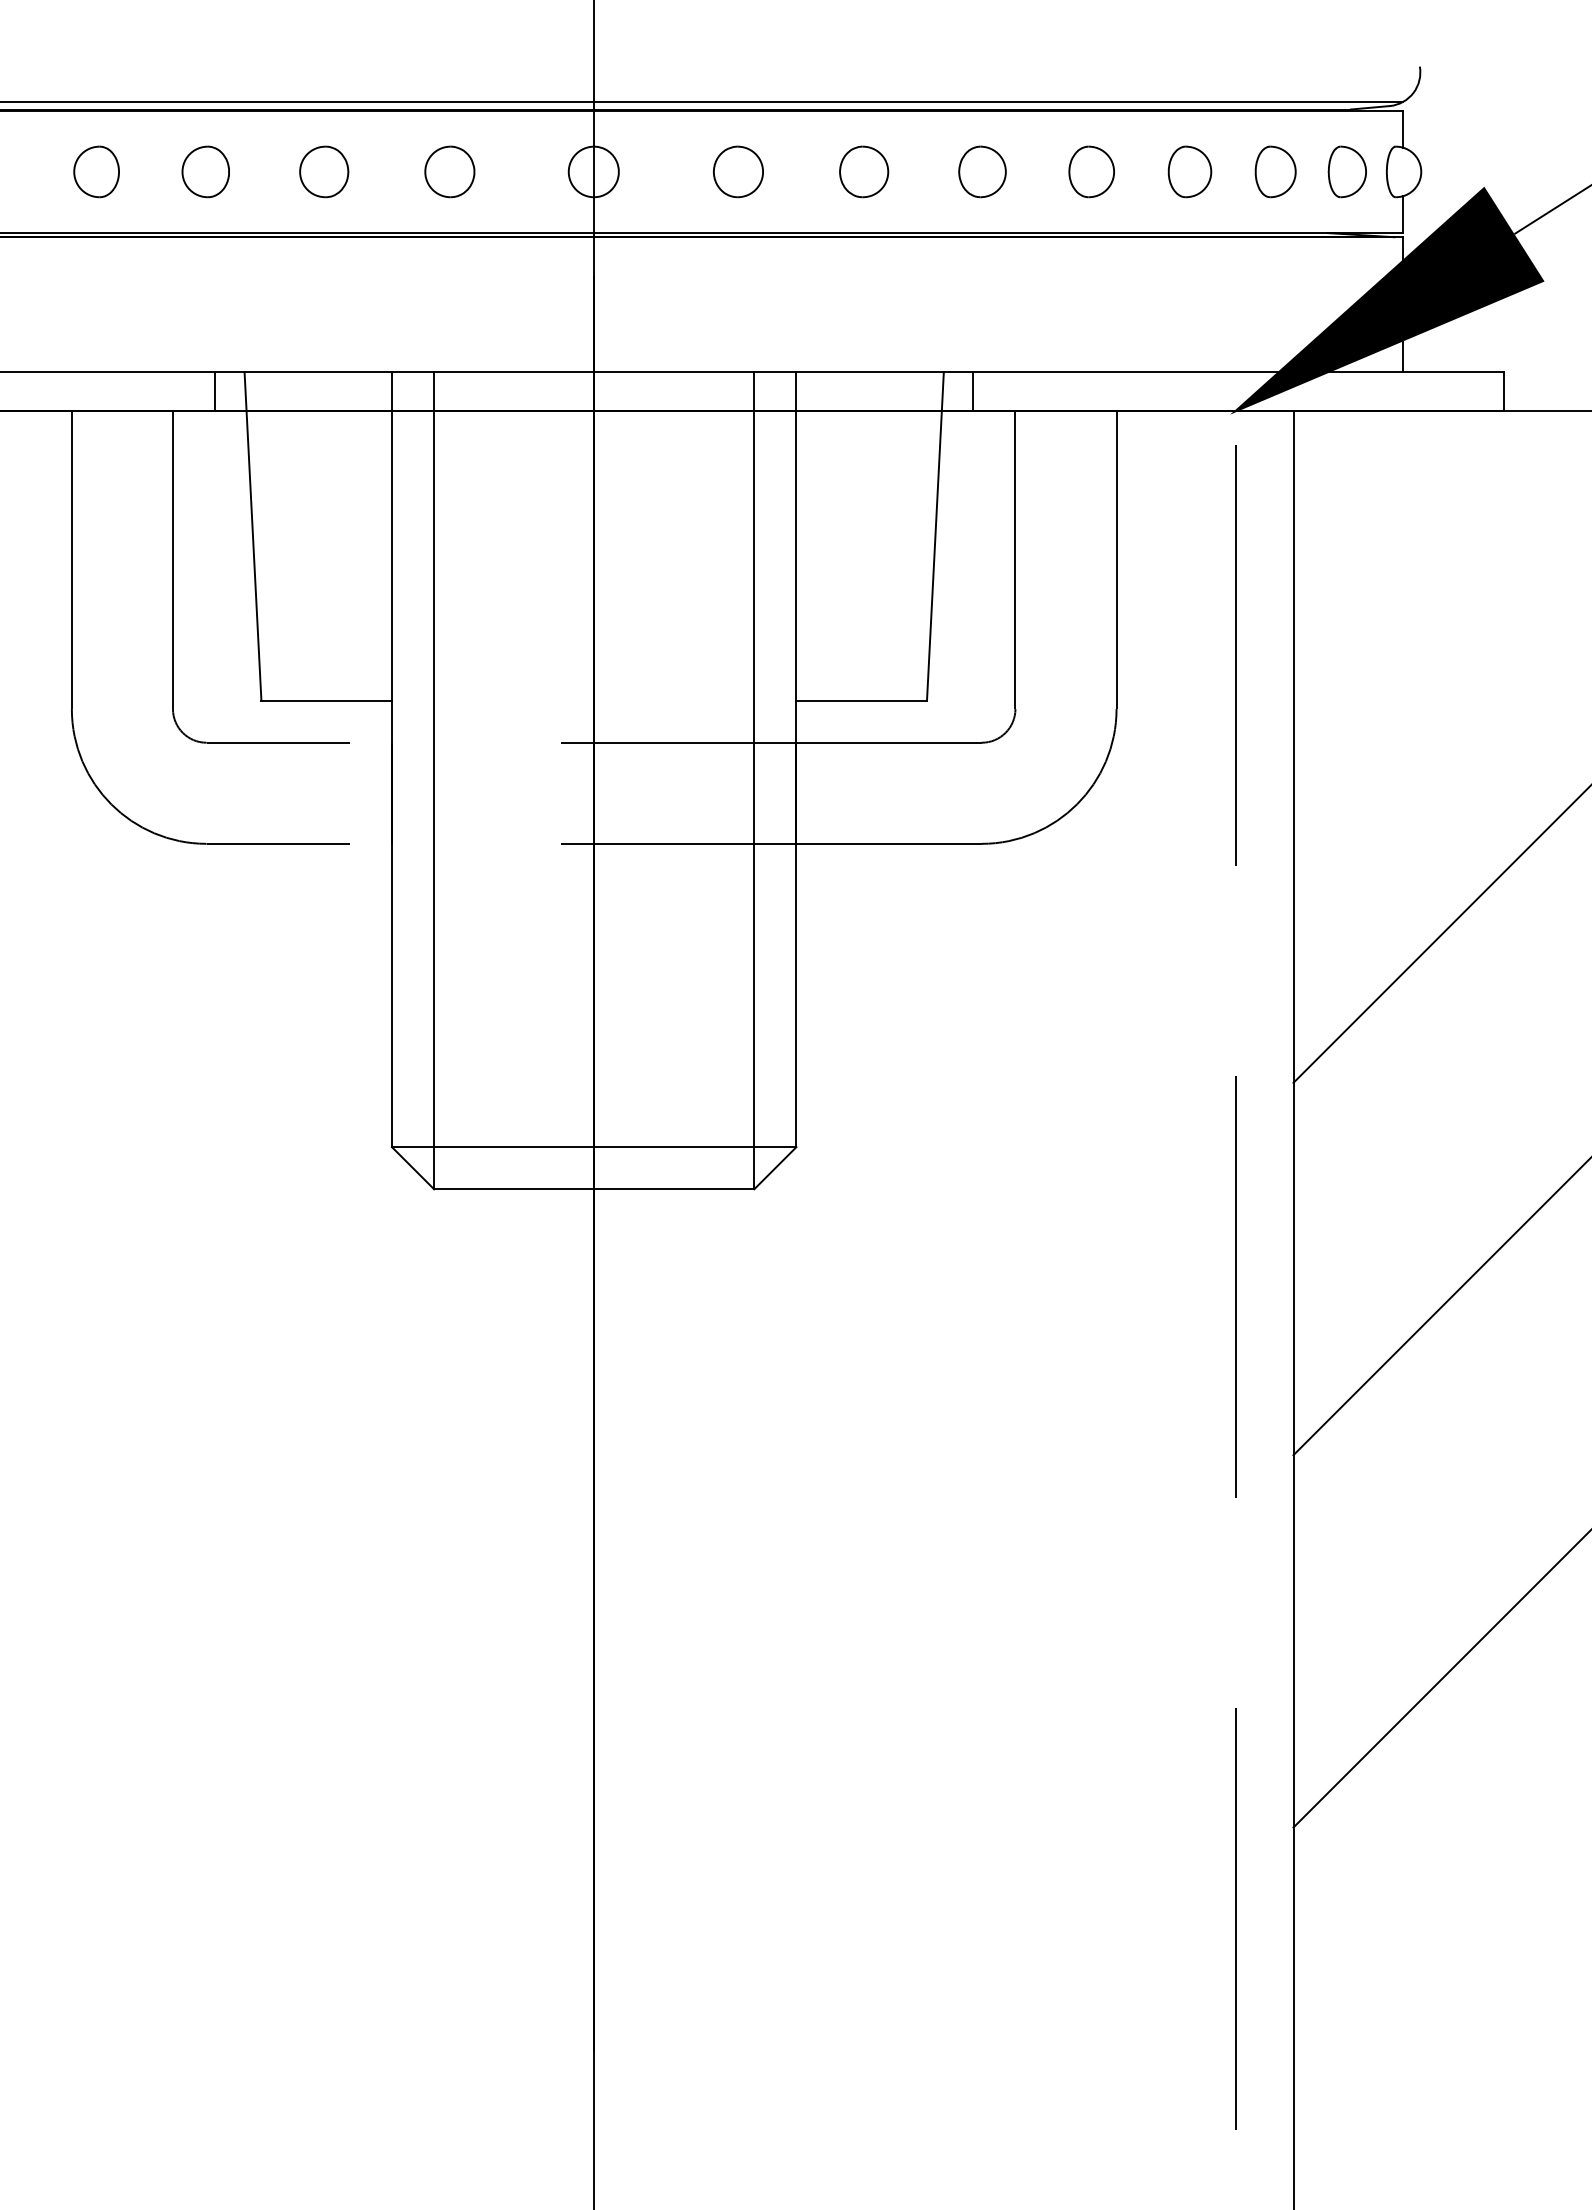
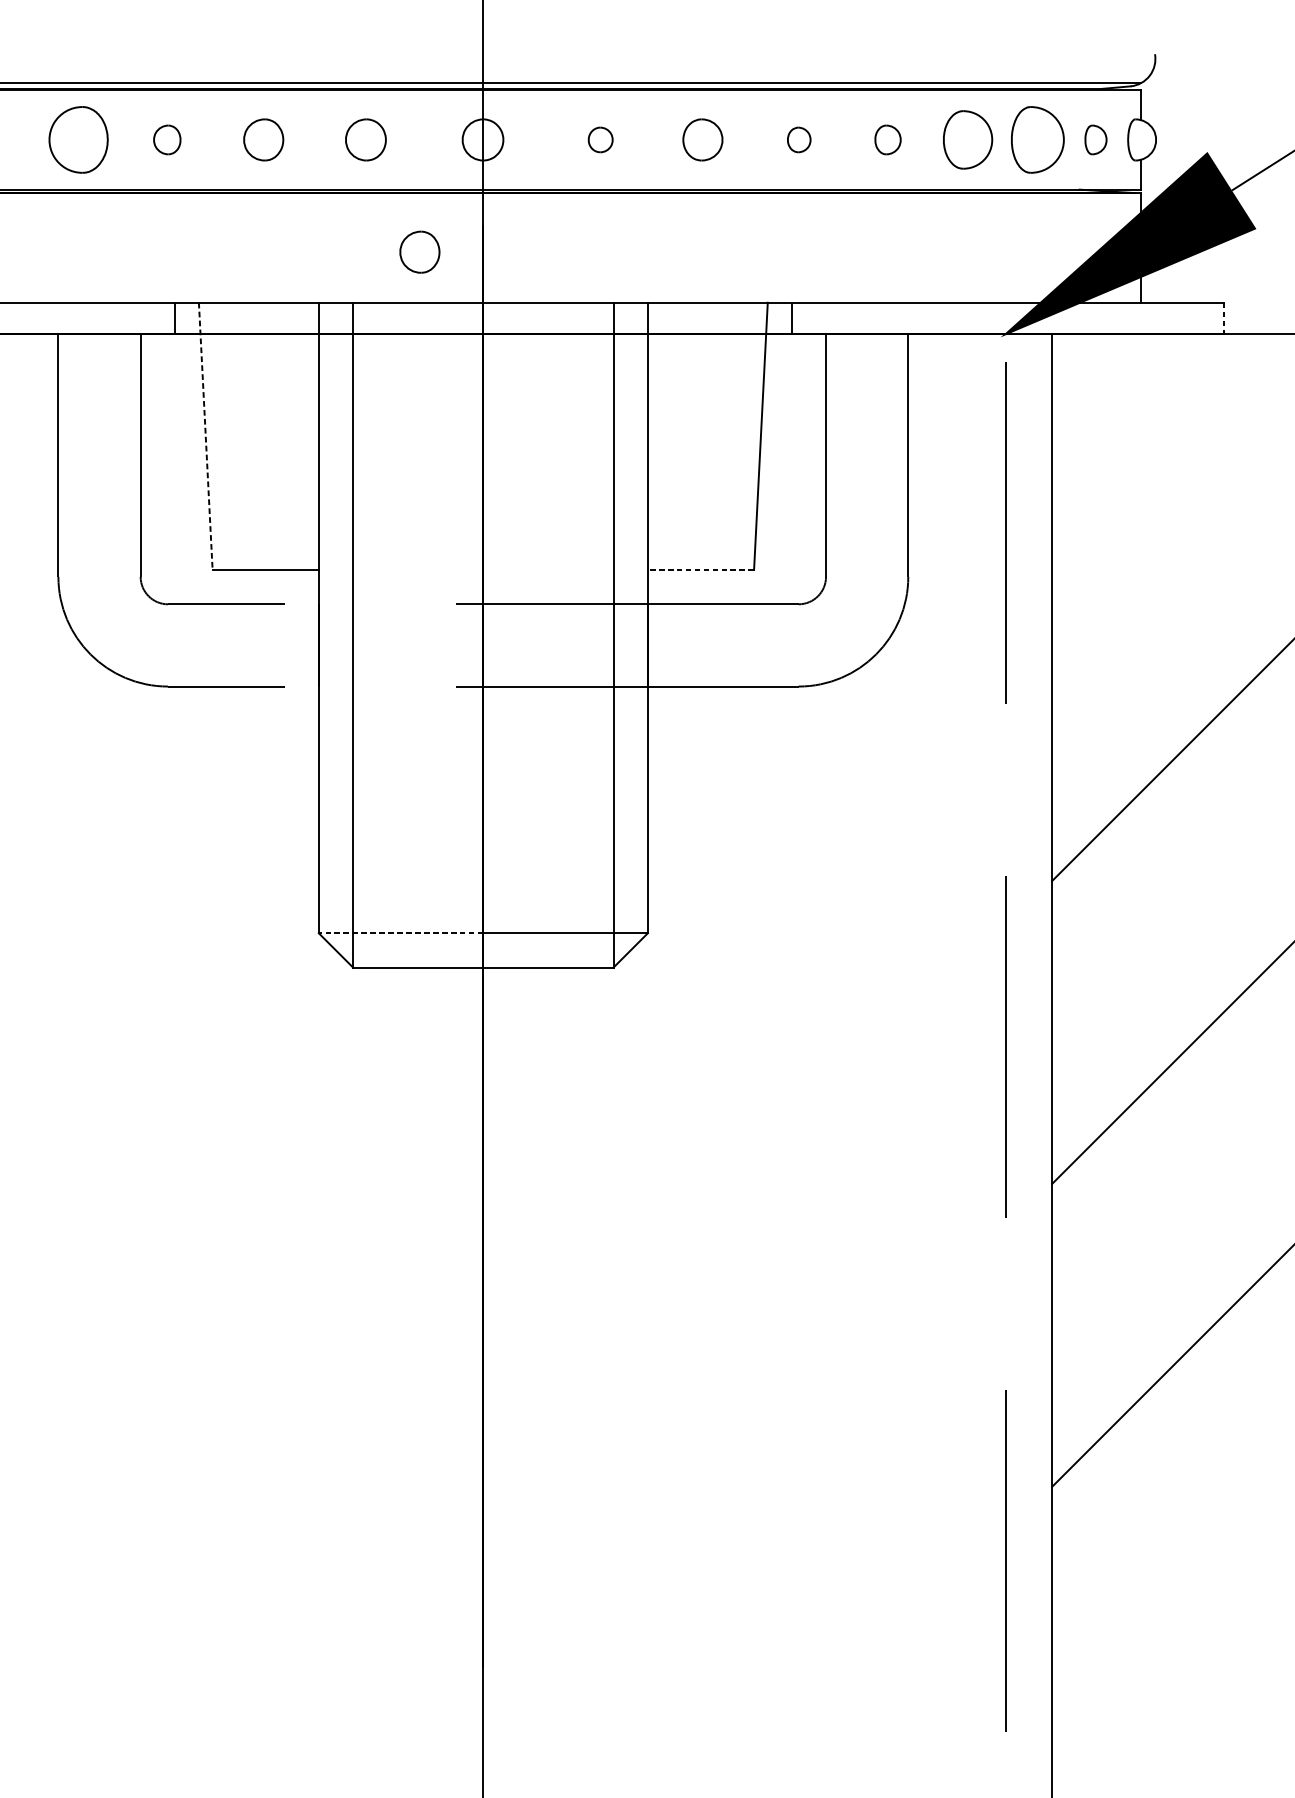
part: (96, 171) -> (78, 139), size x1.6
part: (205, 171) -> (167, 139), size x0.7
part: (738, 171) -> (600, 139), size x0.6
part: (982, 171) -> (799, 139), size x0.6
part: (1091, 171) -> (887, 139), size x0.7
part: (1189, 171) -> (967, 139), size x1.4
part: (1275, 171) -> (1037, 139), size x1.6
part: (1346, 171) -> (1095, 139), size x0.7
part: (516, 309) -> (420, 251), added
line: (1504, 391) -> (1223, 318), solid -> dashed
line: (253, 536) -> (206, 436), solid -> dashed
line: (861, 700) -> (700, 569), solid -> dashed
line: (492, 1147) -> (400, 933), solid -> dashed

